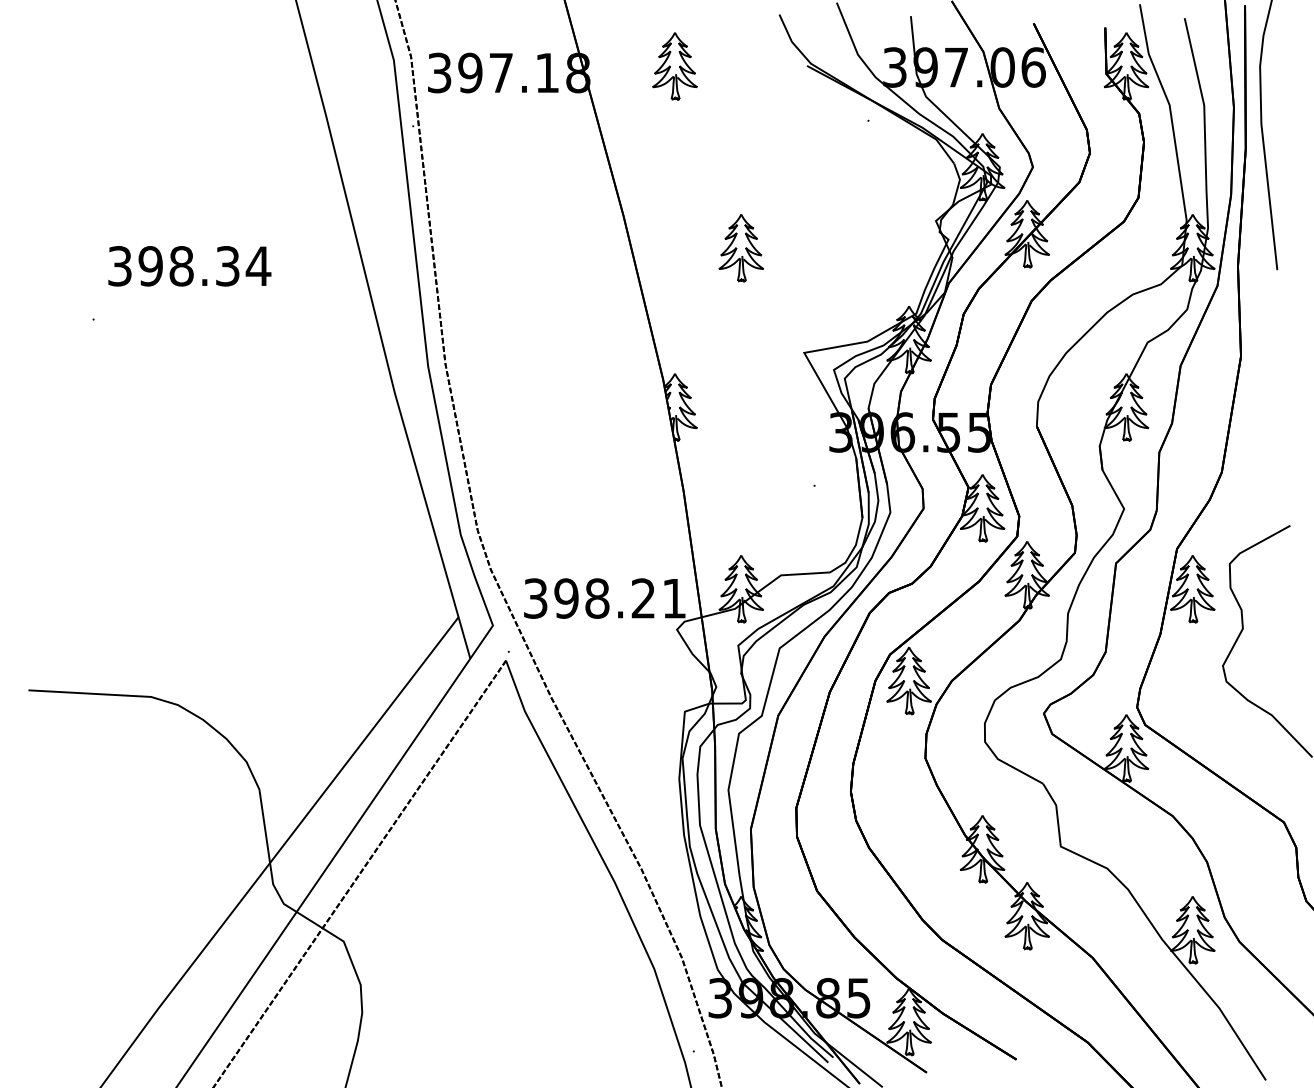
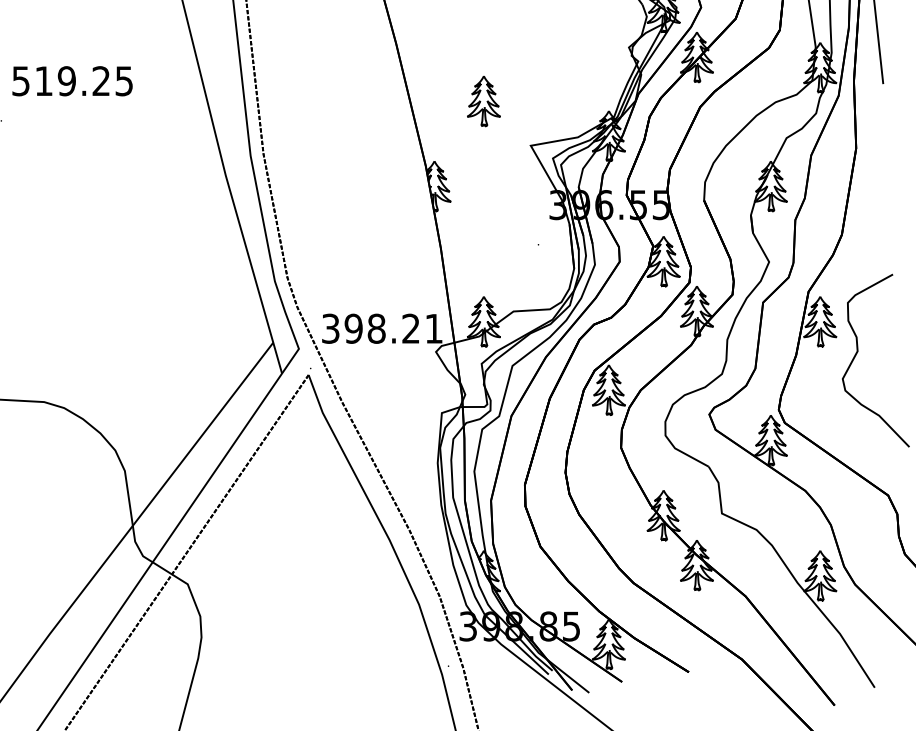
part: (740, 248) -> (483, 101), moved
text: (190, 266) -> (73, 81), 398.34 -> 519.25

